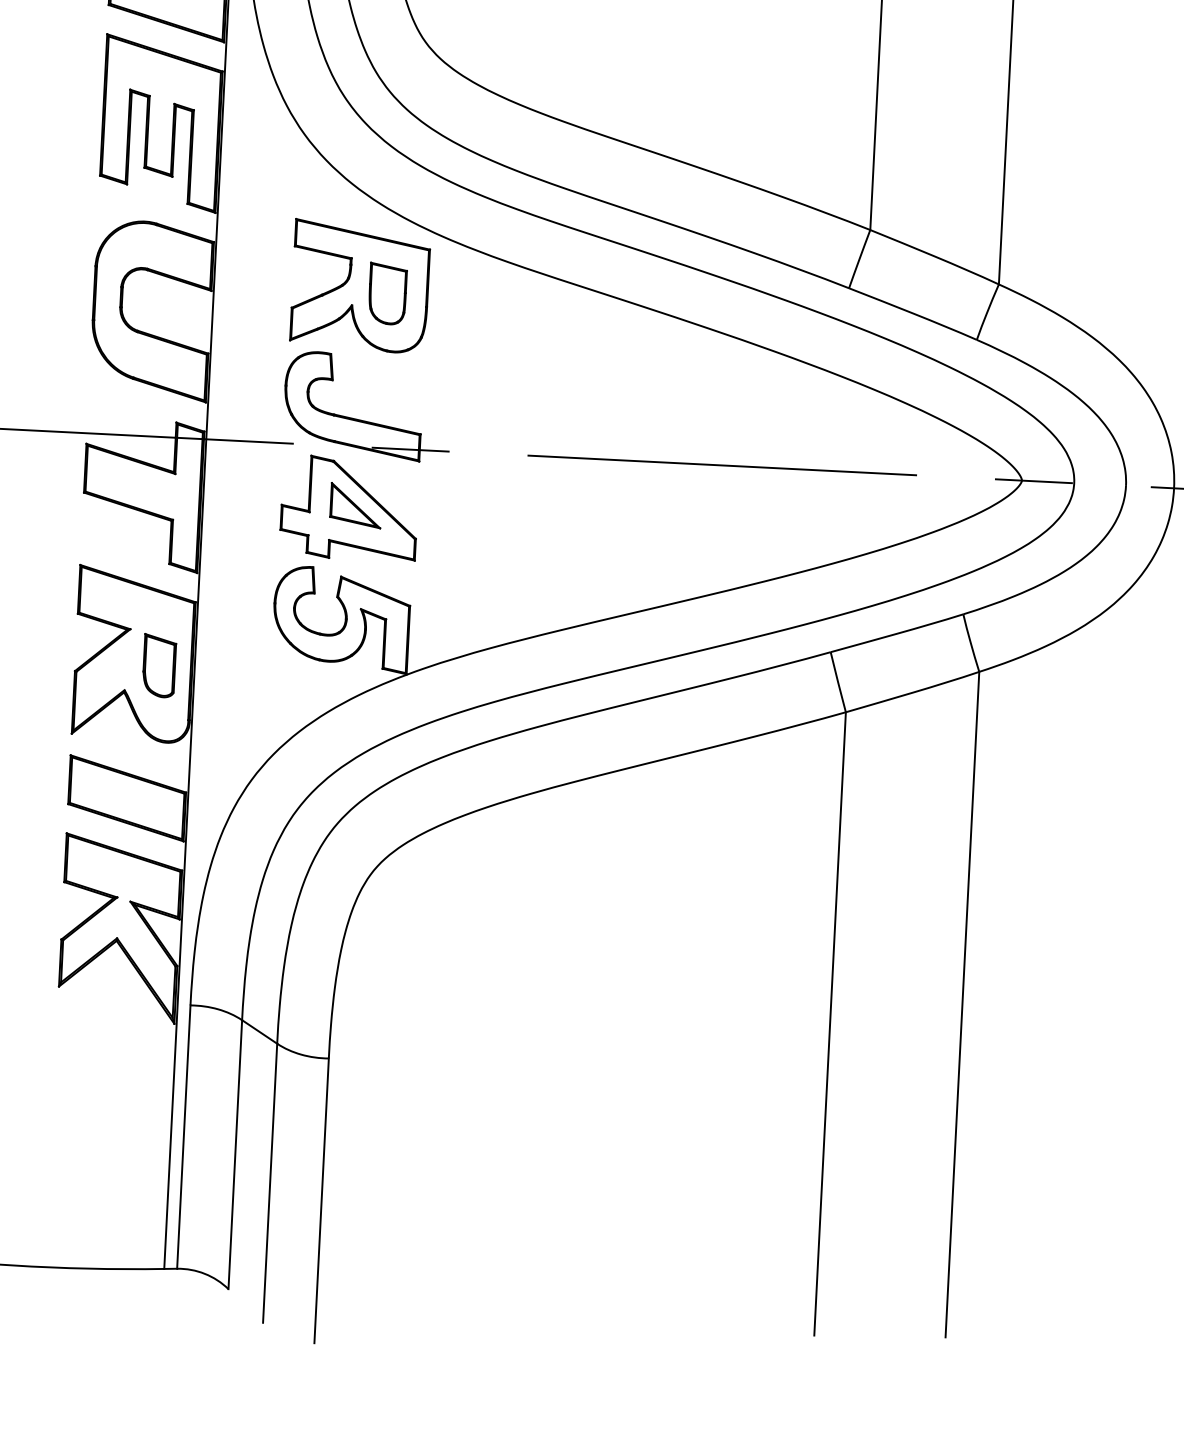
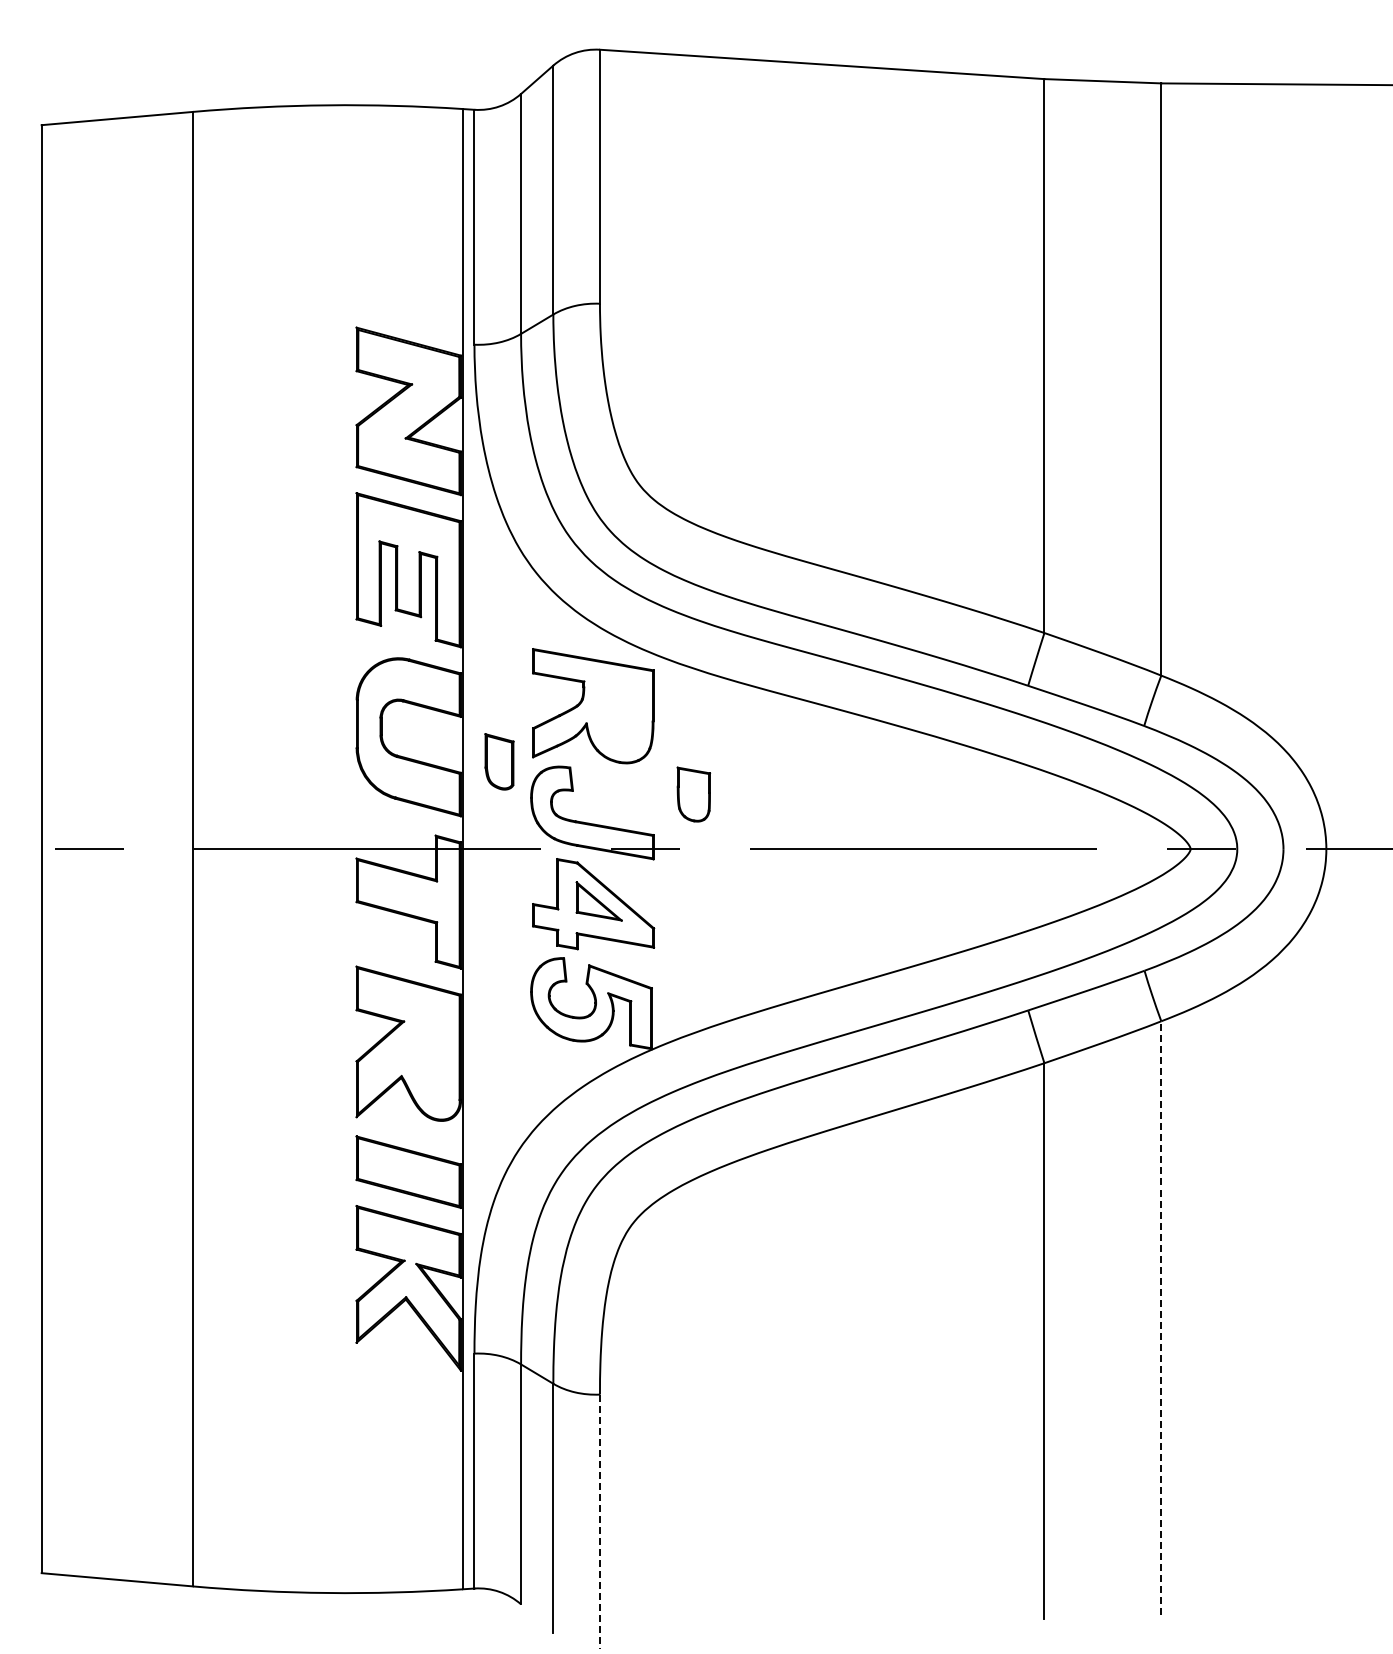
part: (387, 293) -> (693, 794), moved
part: (159, 665) -> (499, 761), moved
line: (962, 1005) -> (1161, 1318), solid -> dashed
line: (321, 1200) -> (599, 1521), solid -> dashed

